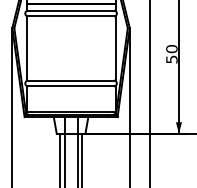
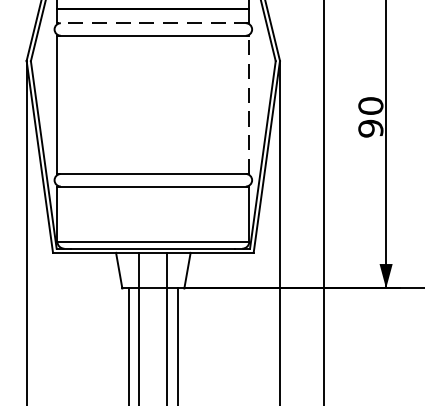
line: (70, 10) -> (152, 22), solid -> dashed
line: (115, 48) -> (249, 104), solid -> dashed
text: (171, 59) -> (369, 128), 50 -> 90

